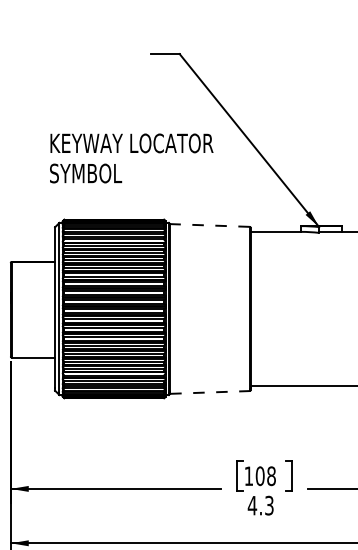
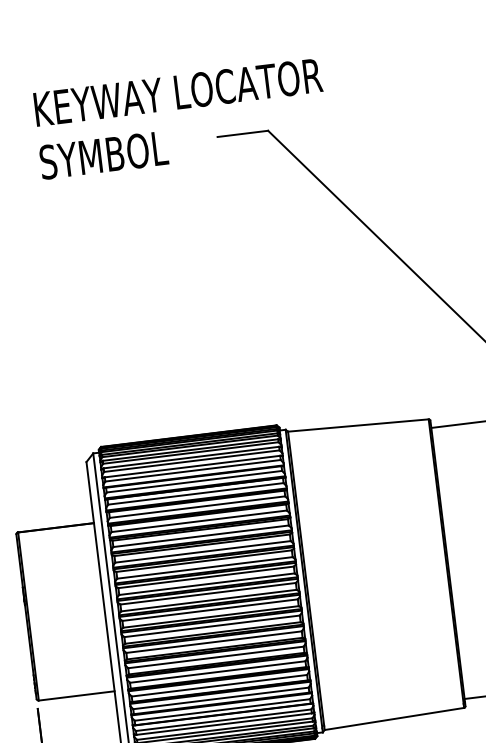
text: (131, 158) -> (180, 119), moved
line: (210, 225) -> (359, 425), dashed -> solid
line: (210, 392) -> (395, 718), dashed -> solid

